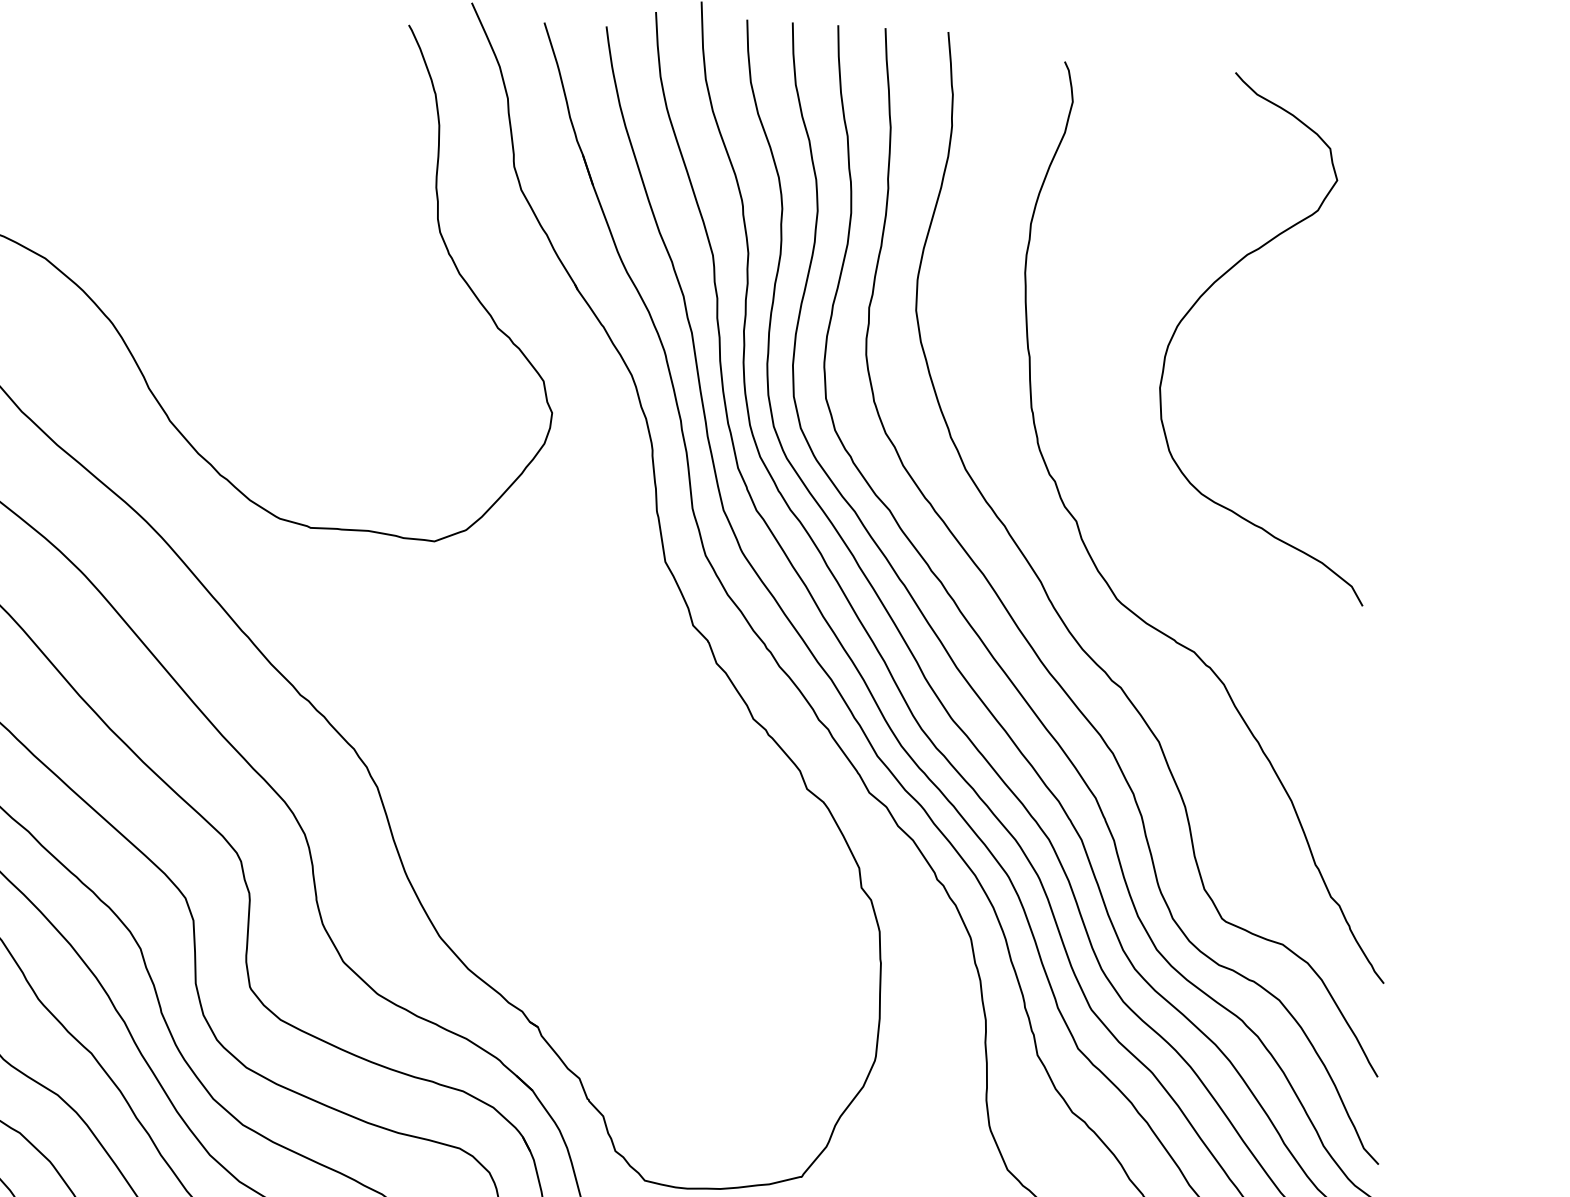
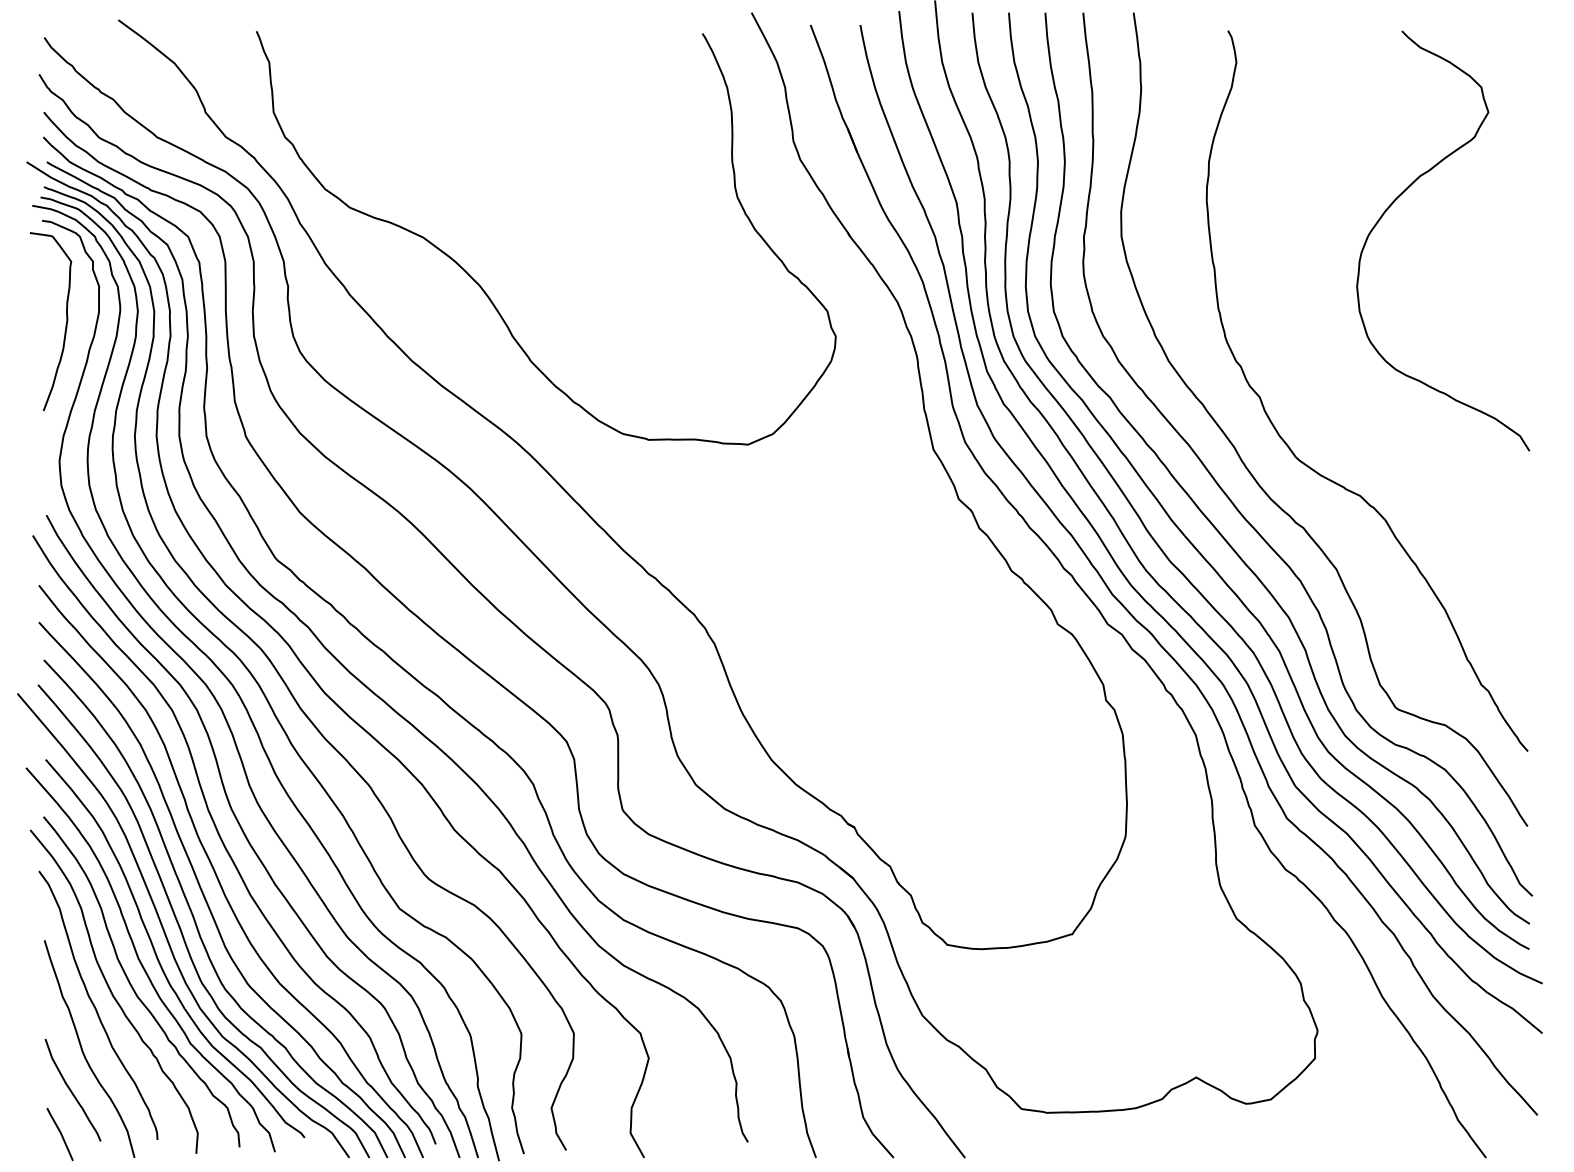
curve: (1221, 278) -> (1400, 196), moved

